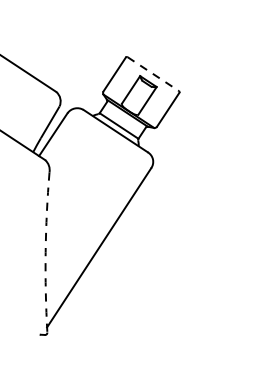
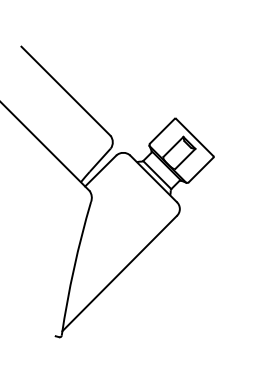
line: (154, 73) -> (195, 137), dashed -> solid
arc: (46, 252) -> (74, 268), dashed -> solid

